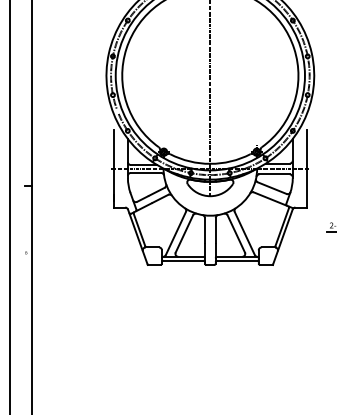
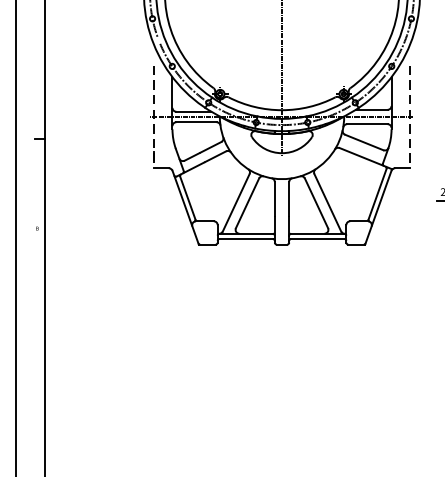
line: (113, 168) -> (153, 116), solid -> dashed
line: (306, 168) -> (409, 116), solid -> dashed

